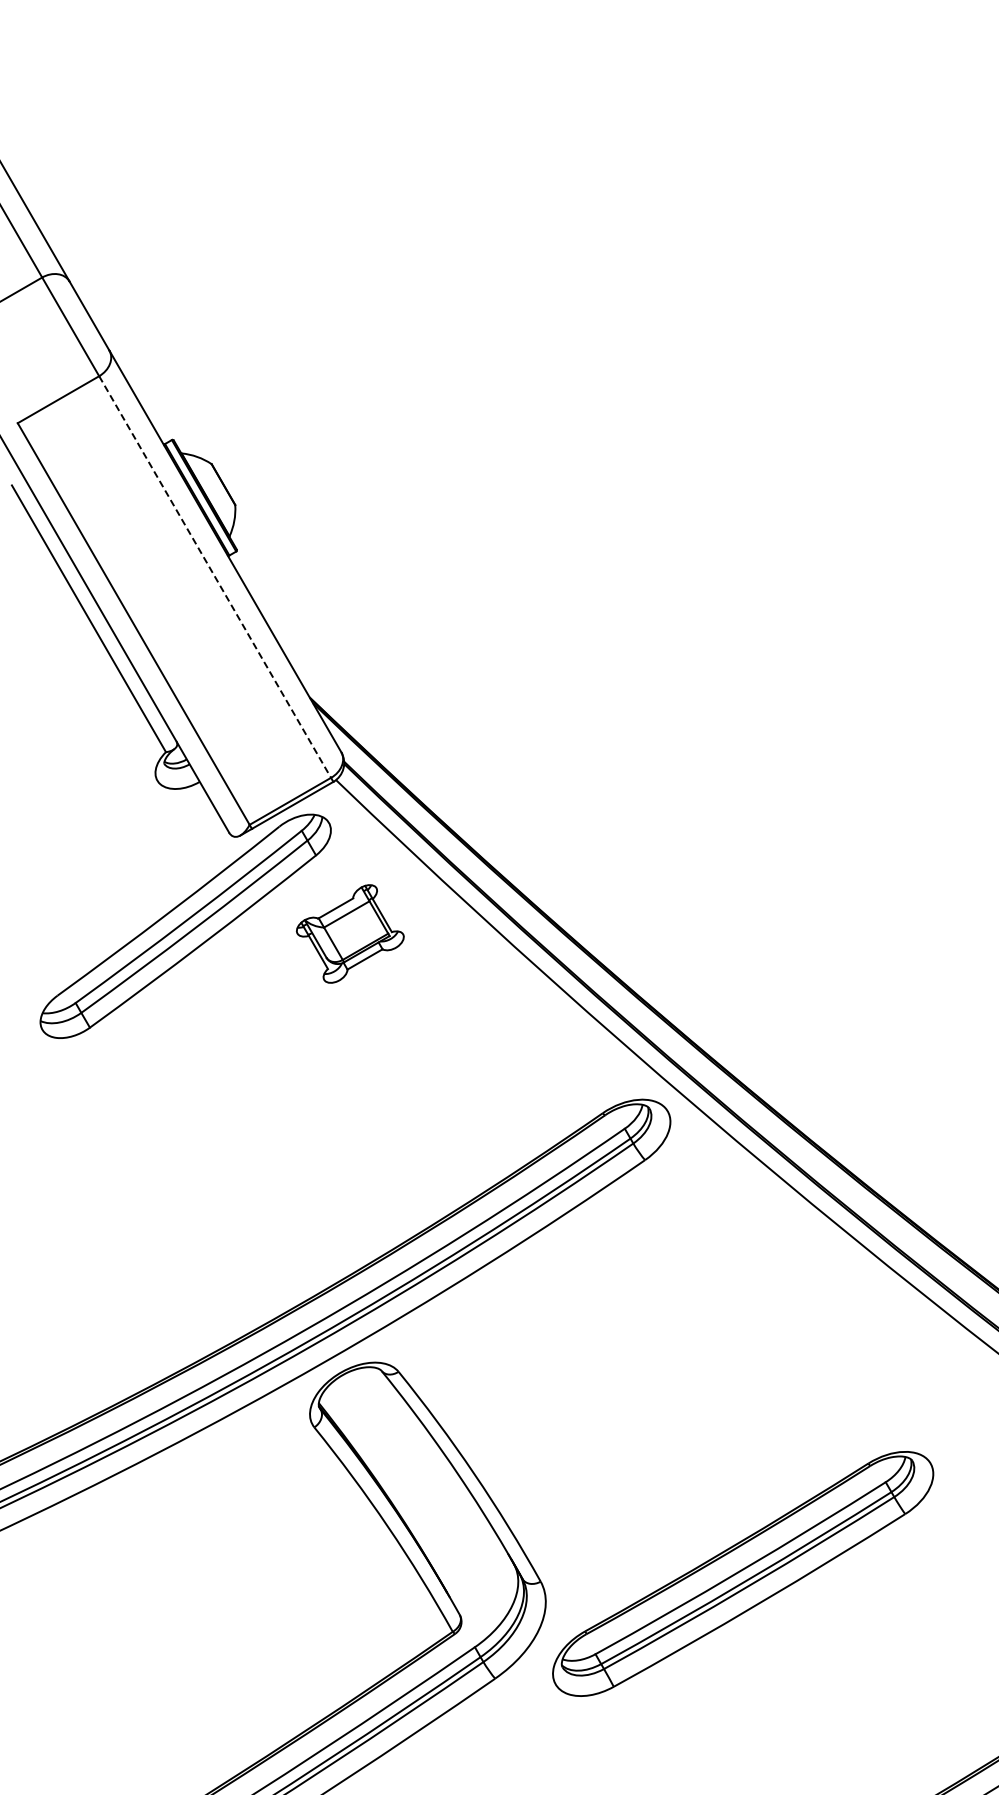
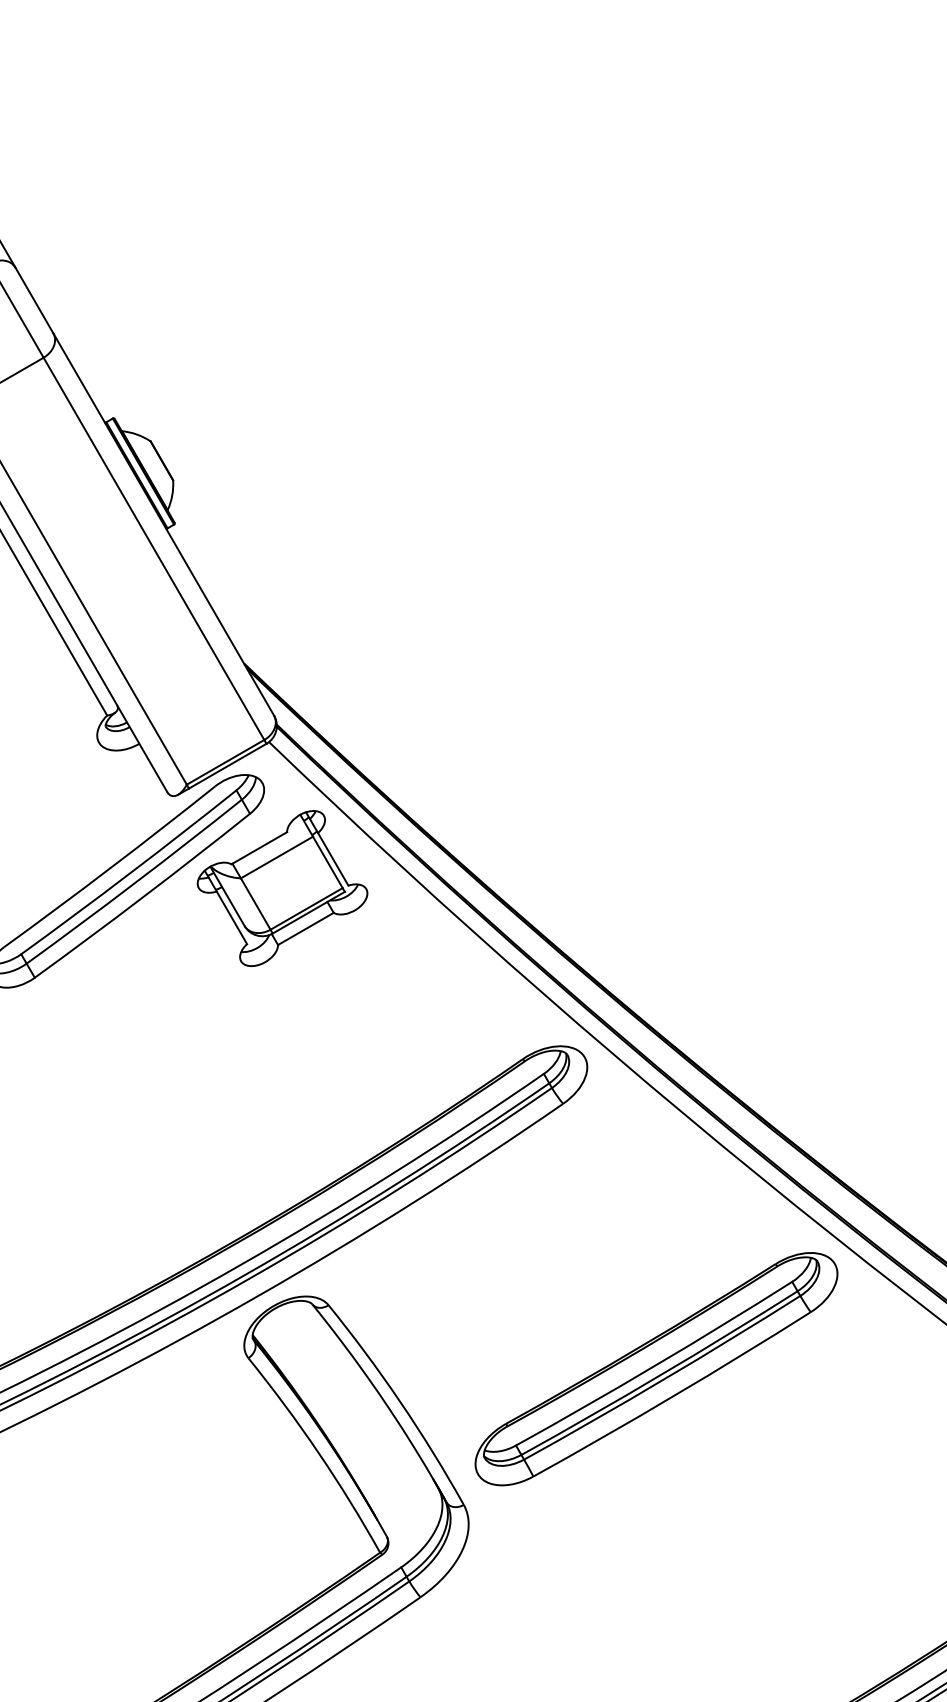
line: (215, 577) -> (154, 549), dashed -> solid
part: (350, 933) -> (282, 888), size x1.67
part: (743, 1573) -> (656, 1368), moved

